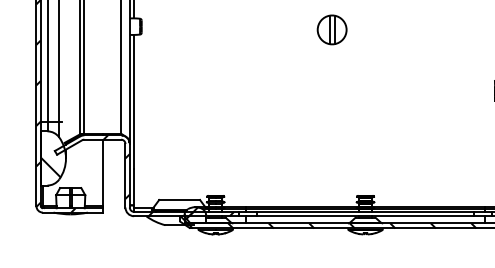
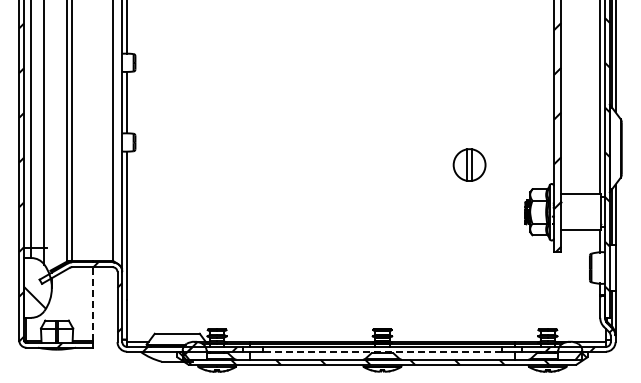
part: (332, 29) -> (469, 164), moved
line: (102, 172) -> (92, 303), solid -> dashed
line: (365, 216) -> (382, 351), solid -> dashed

